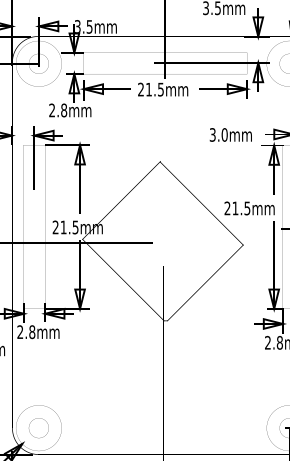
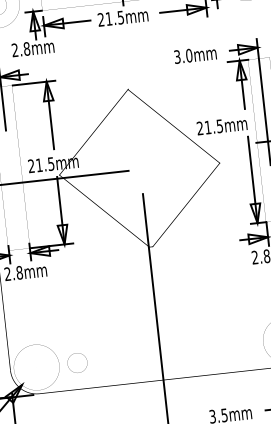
part: (29, 429) -> (68, 365), moved

